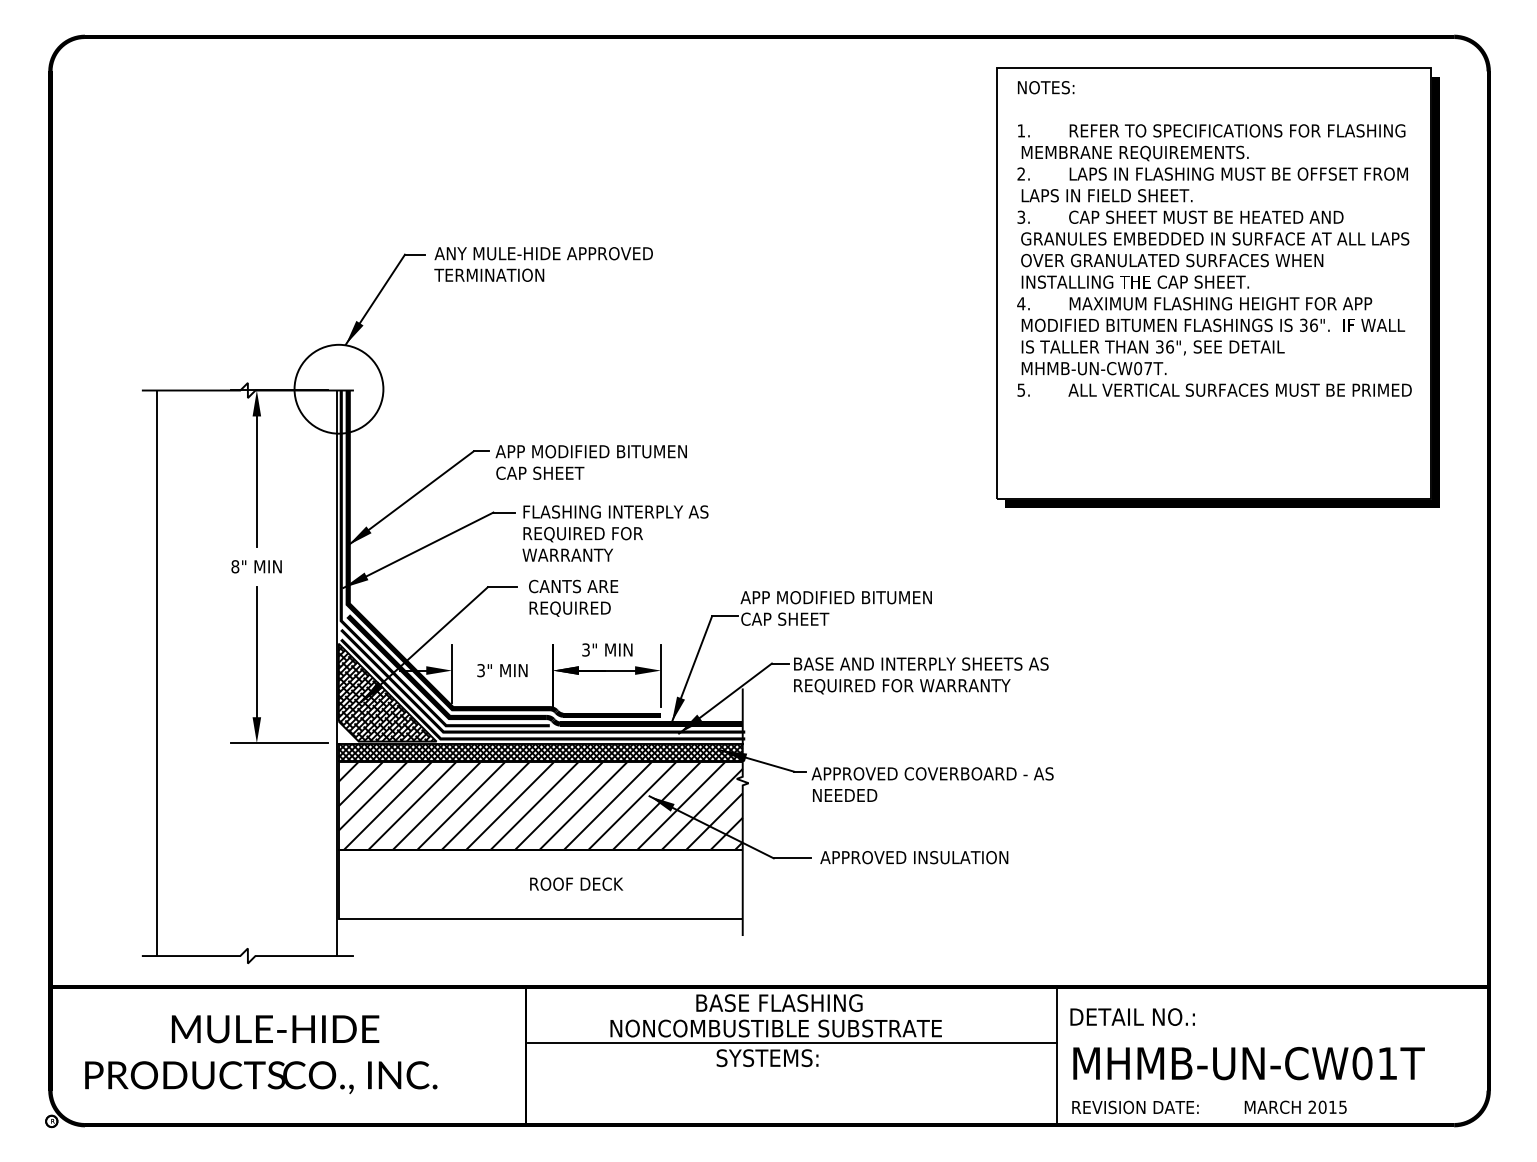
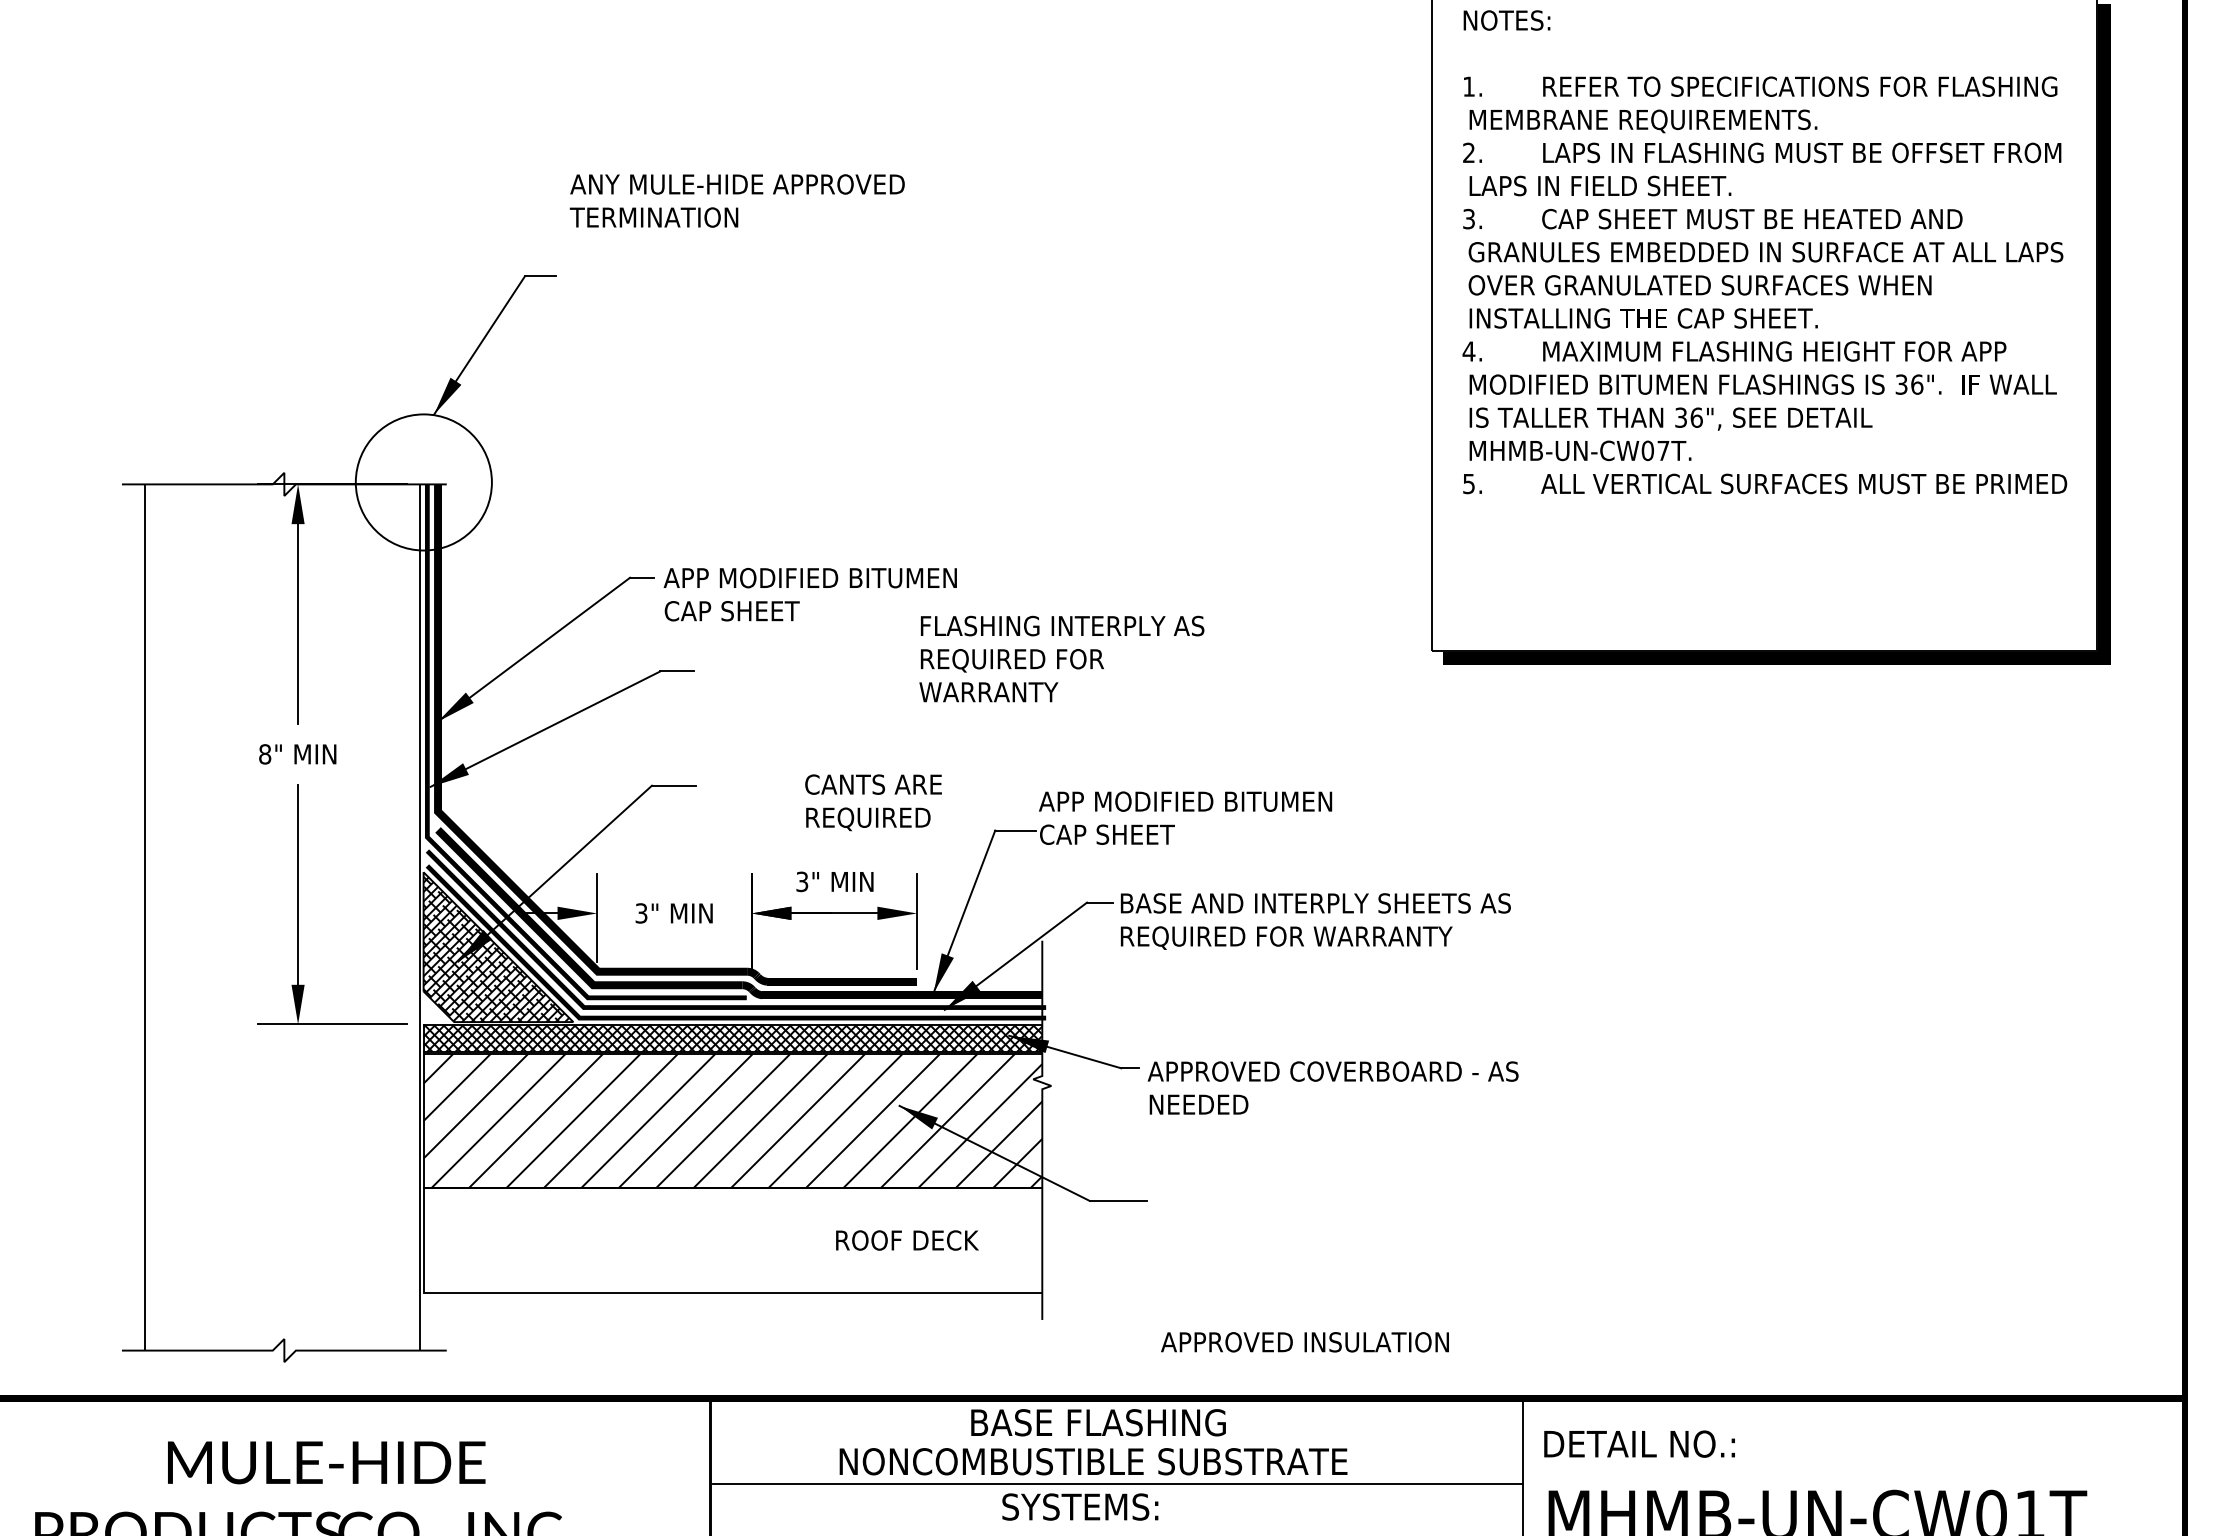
text: (543, 264) -> (737, 201), moved
text: (615, 533) -> (1061, 658), moved
text: (573, 597) -> (873, 801), moved
text: (914, 857) -> (1305, 1342), moved
text: (576, 883) -> (907, 1239), moved

